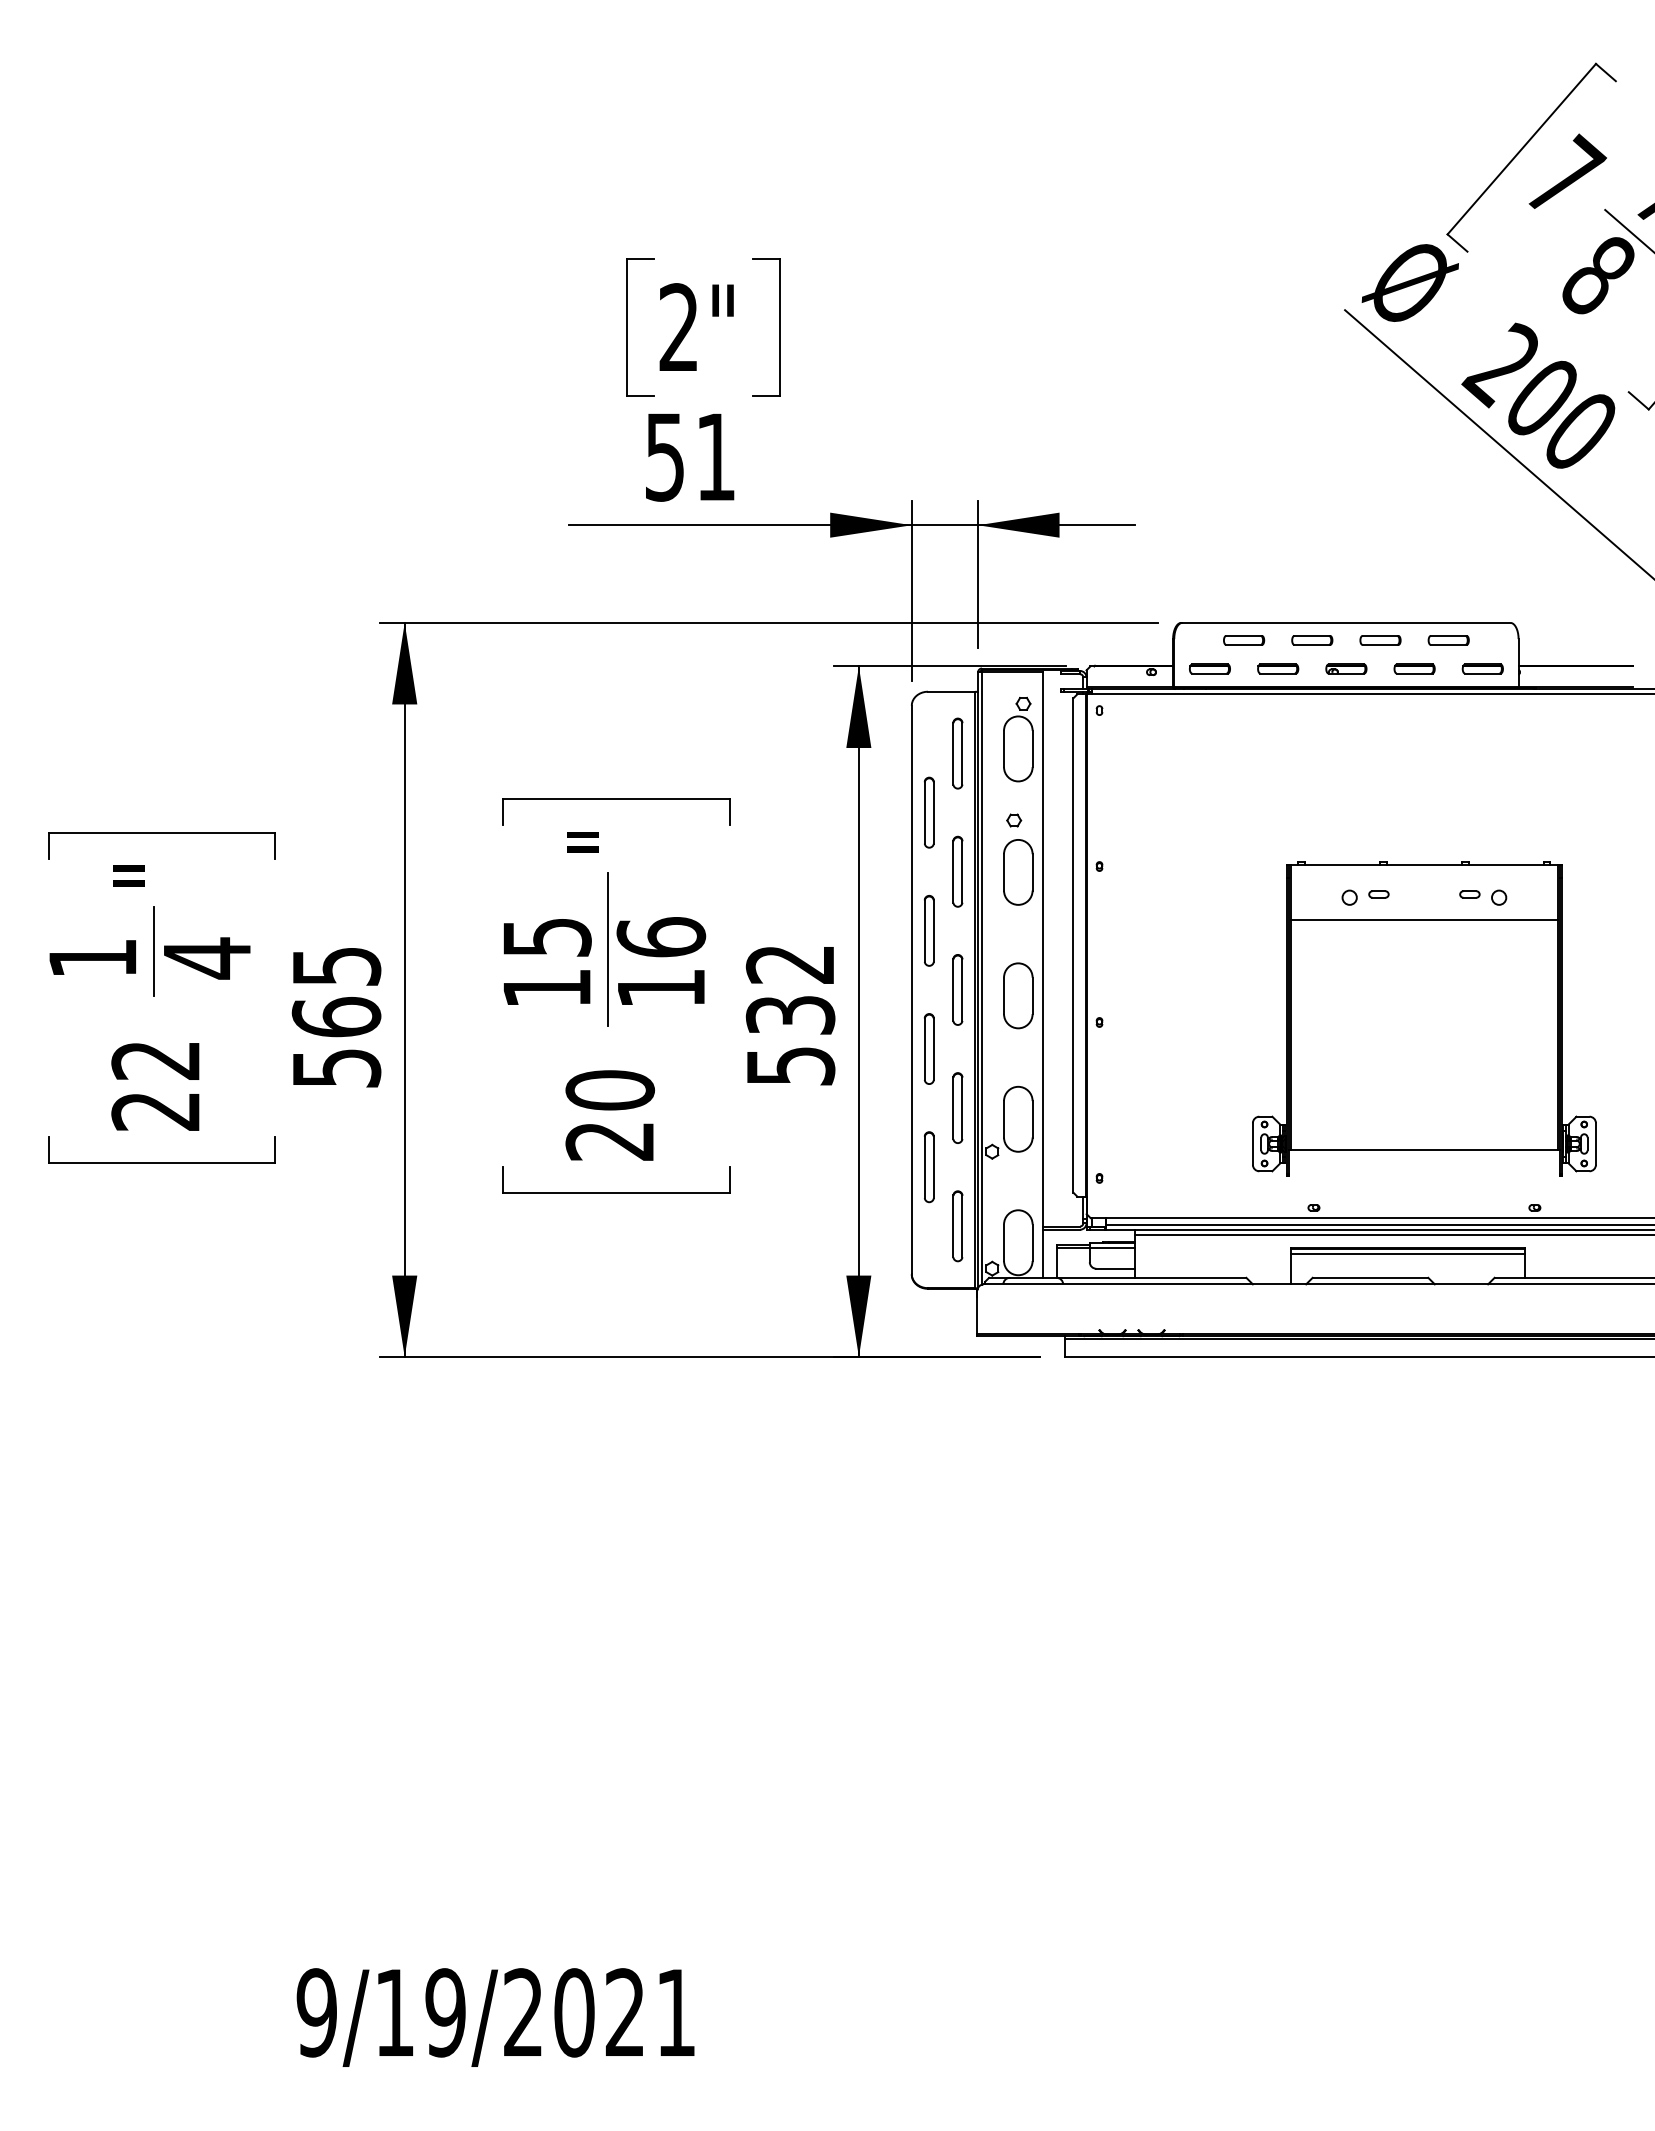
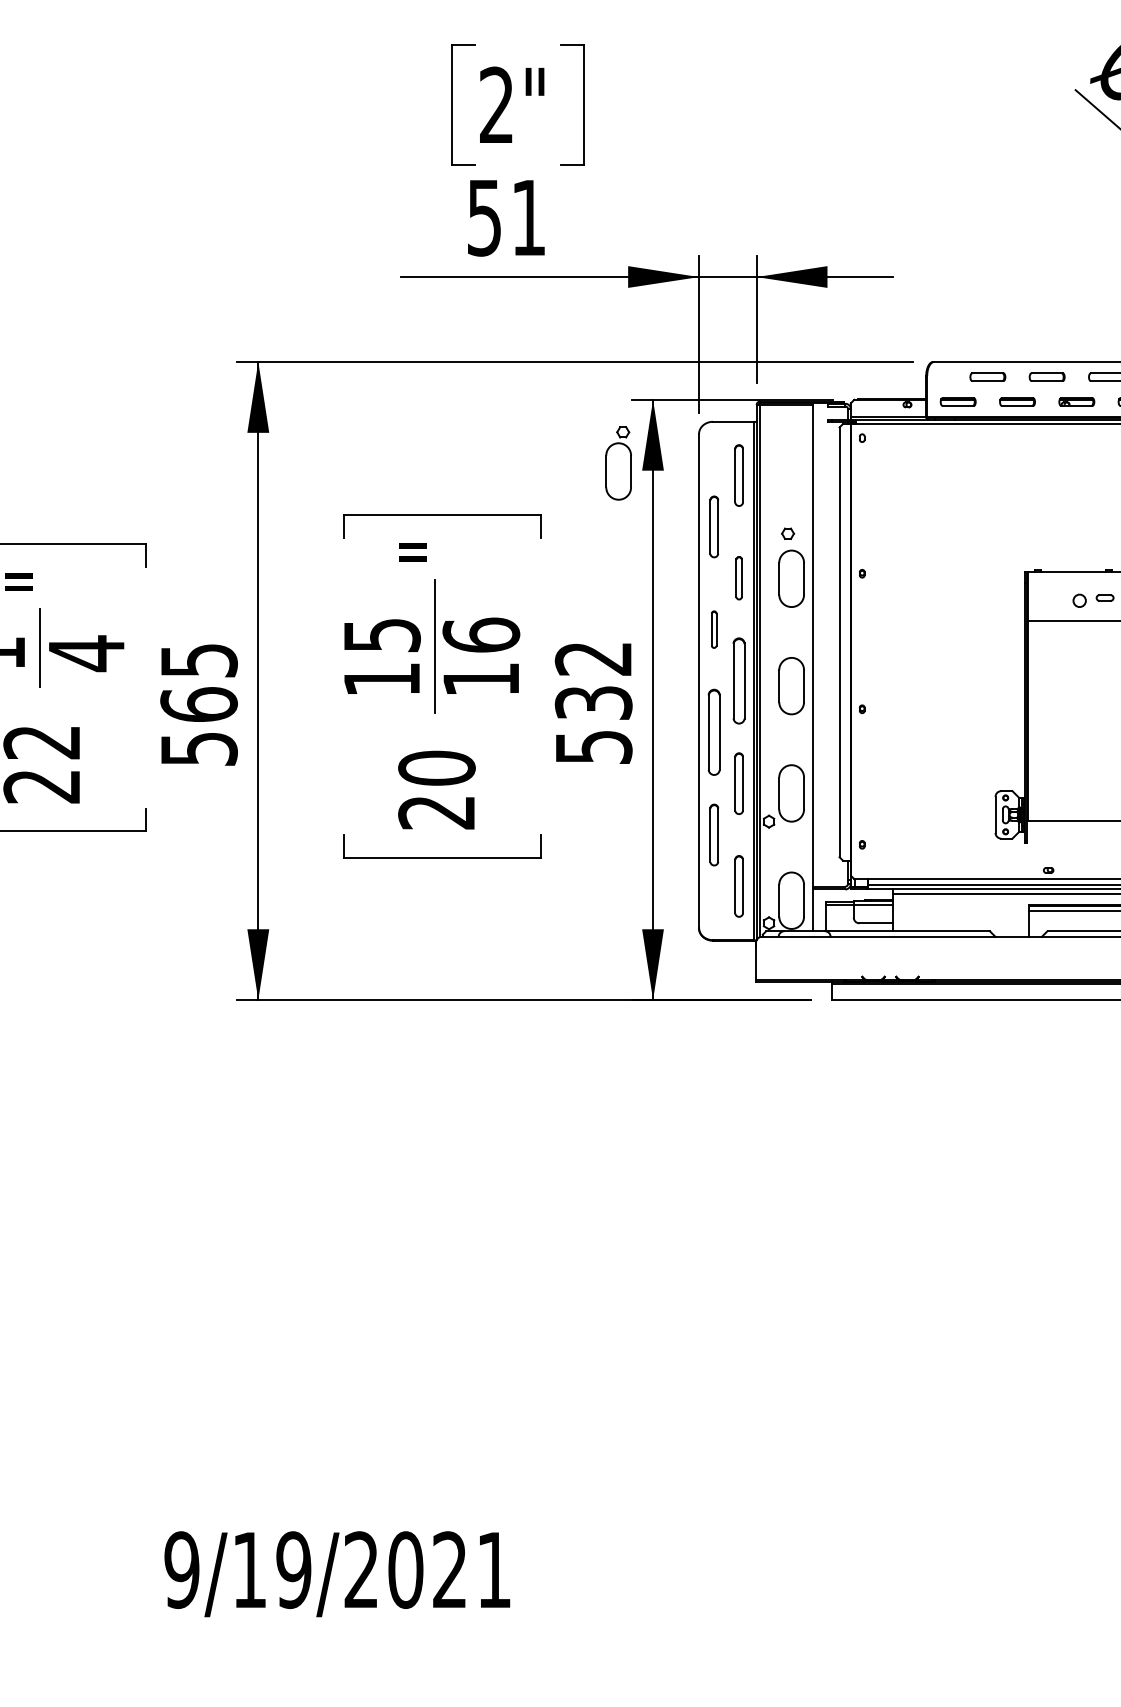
part: (1018, 739) -> (618, 463), moved
part: (957, 871) -> (738, 578), size x0.7
part: (928, 930) -> (713, 629), size x0.6
part: (957, 989) -> (738, 680), size x1.4
part: (929, 1048) -> (714, 731), size x1.4

